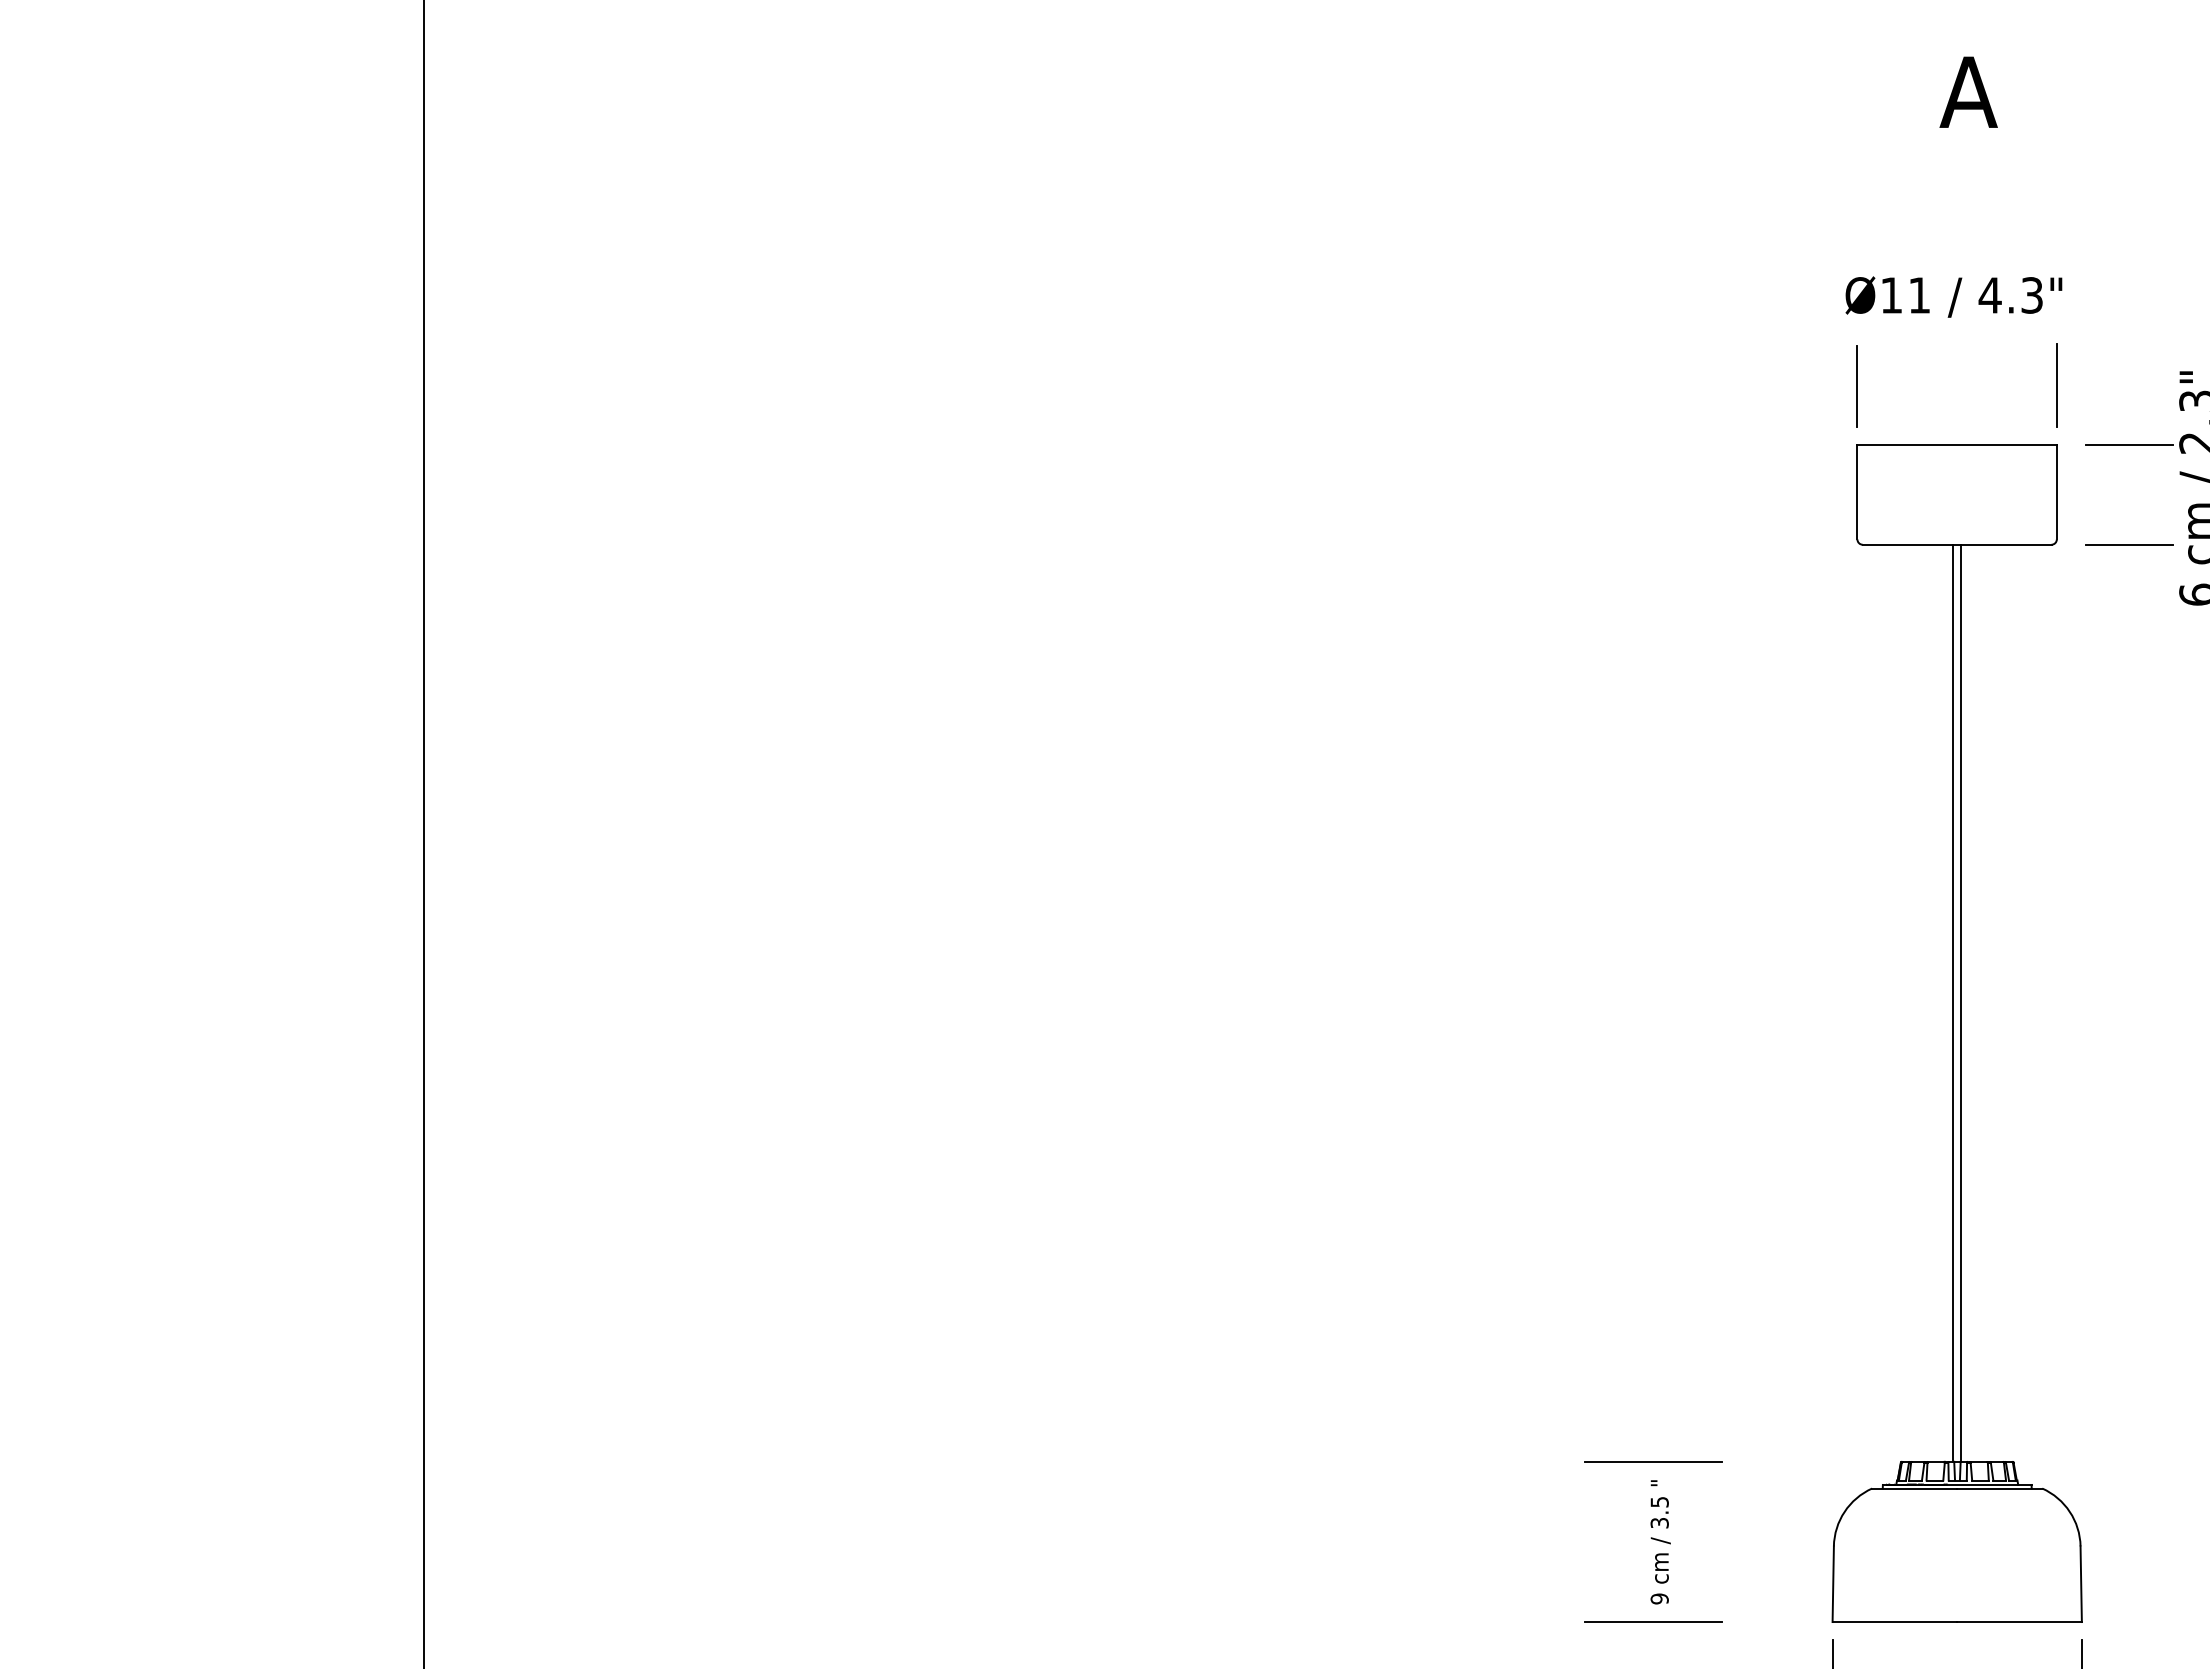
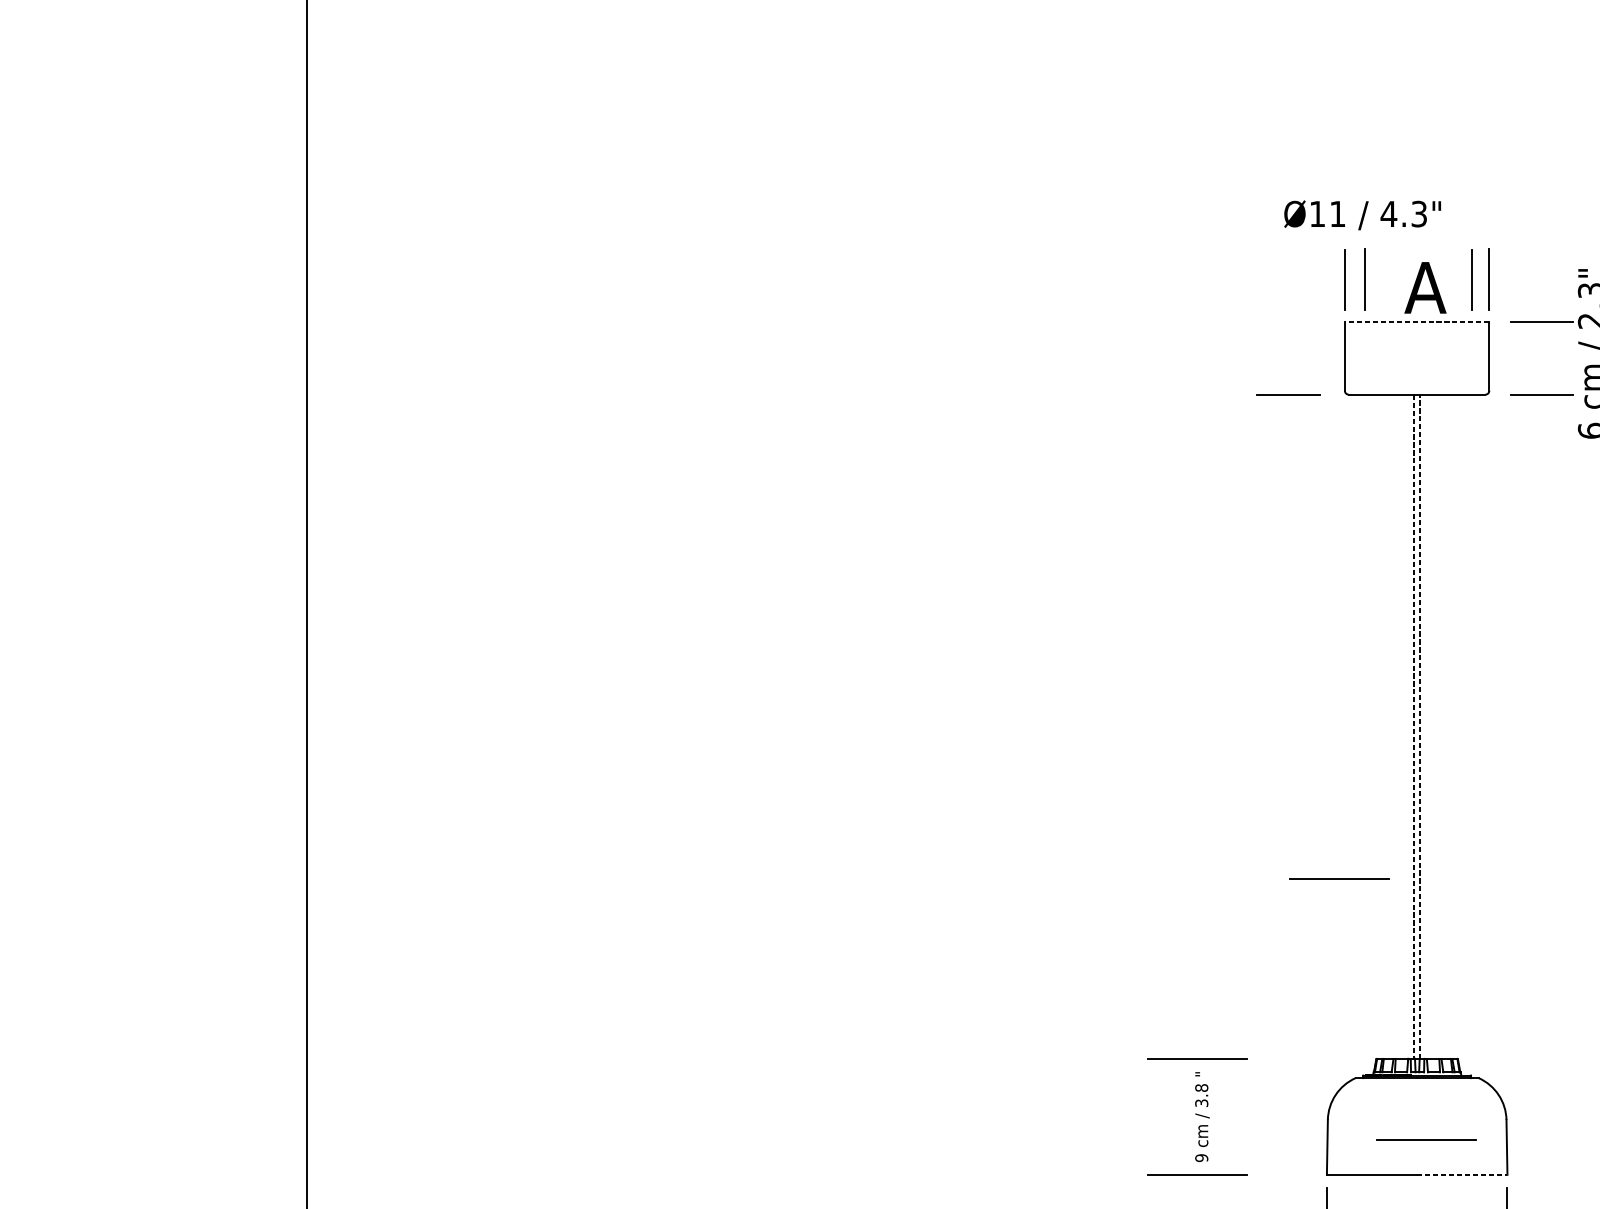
text: (1968, 91) -> (1425, 287), moved
text: (1953, 296) -> (1362, 214), moved
line: (1885, 385) -> (1365, 279), added
line: (2032, 386) -> (1471, 280), added
line: (1957, 445) -> (1417, 322), solid -> dashed
line: (1779, 544) -> (1288, 394), added
line: (1953, 1003) -> (1414, 726), solid -> dashed
line: (1961, 1003) -> (1420, 726), solid -> dashed
line: (1849, 1213) -> (1339, 878), added
text: (1659, 1501) -> (1201, 1087), 3.5 -> 3.8
line: (1970, 1573) -> (1426, 1139), added
line: (2020, 1622) -> (1463, 1175), solid -> dashed

